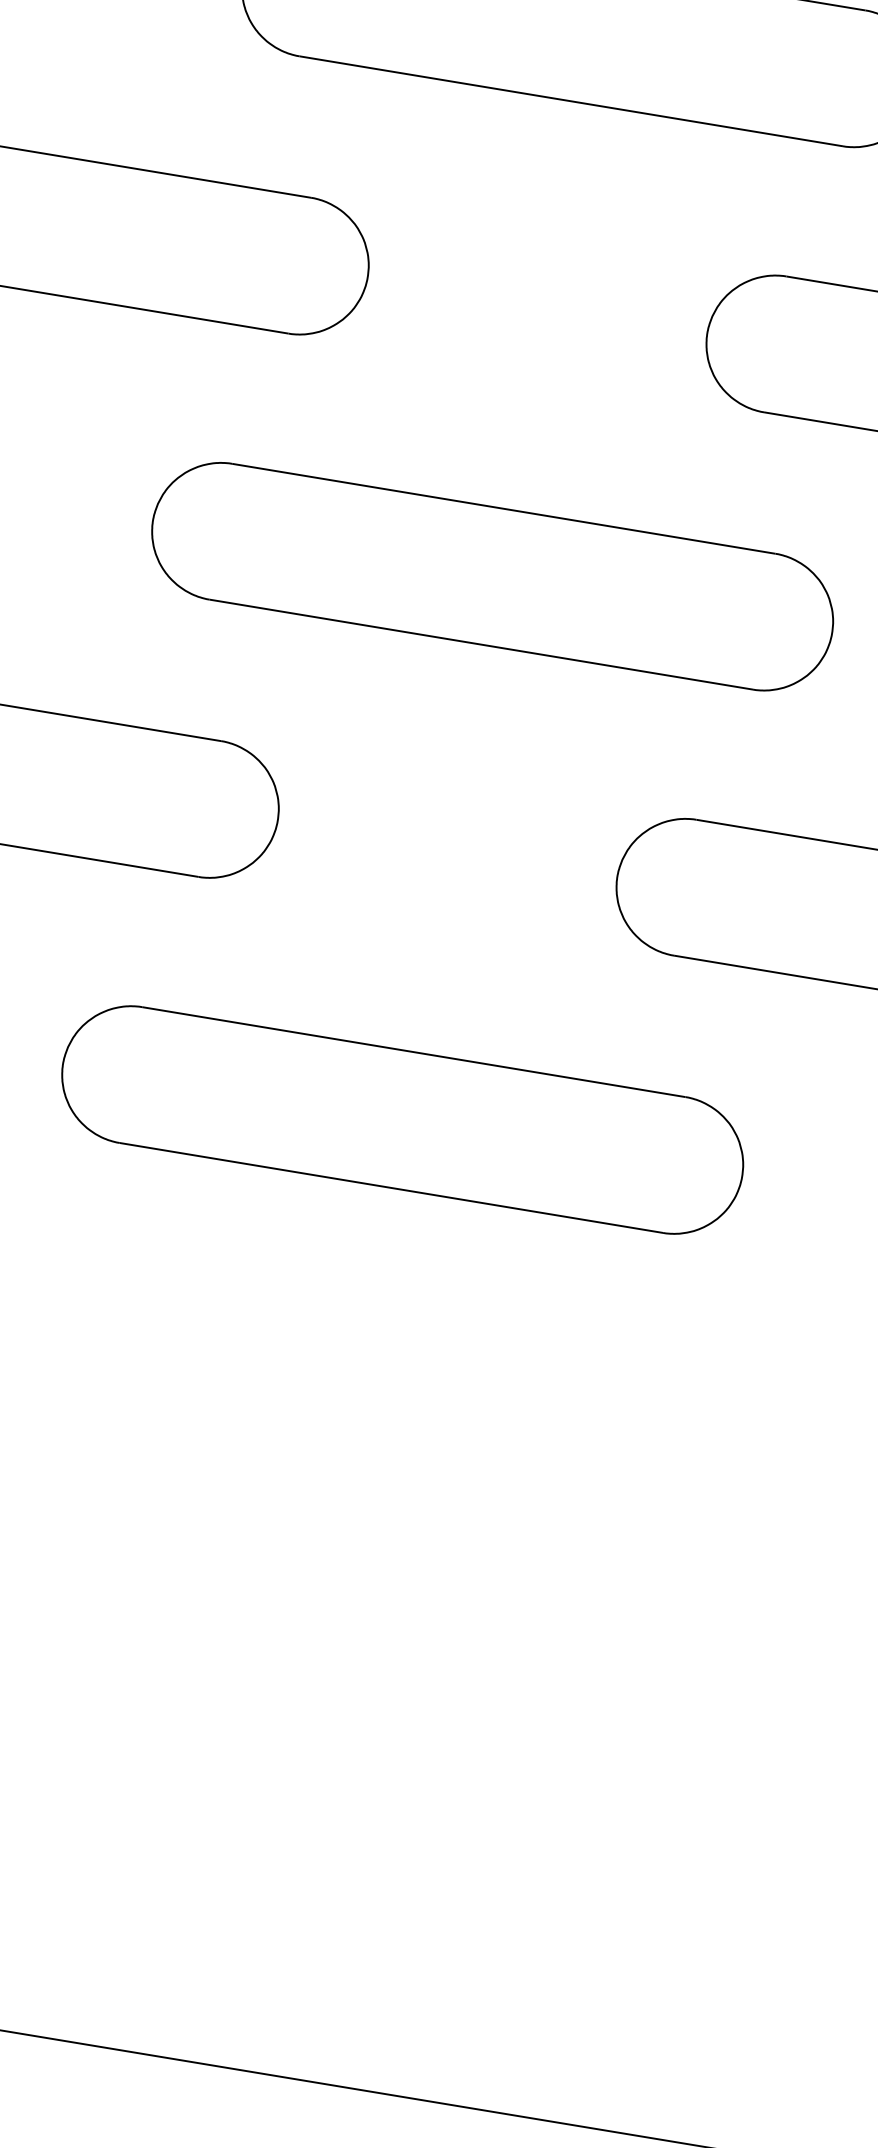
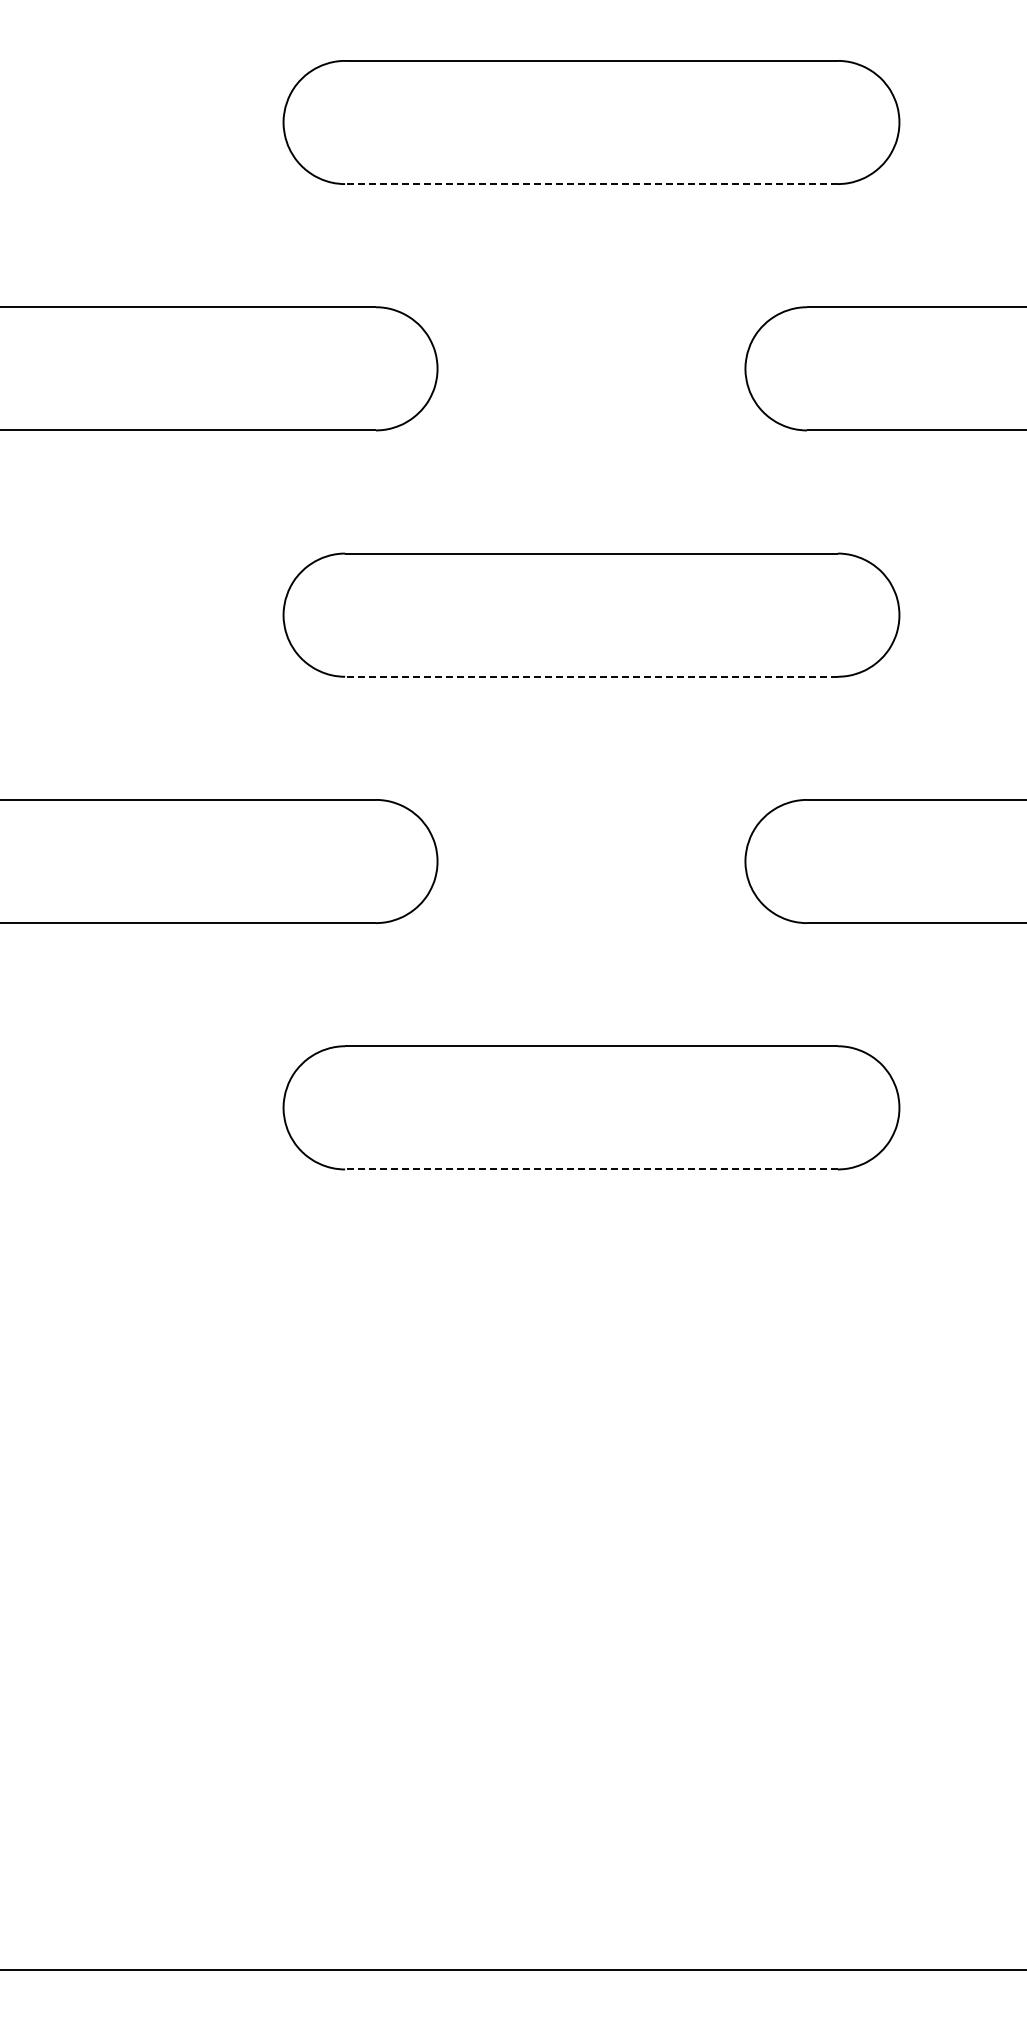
line: (570, 101) -> (590, 184), solid -> dashed
line: (480, 644) -> (590, 676), solid -> dashed
line: (390, 1187) -> (590, 1169), solid -> dashed

